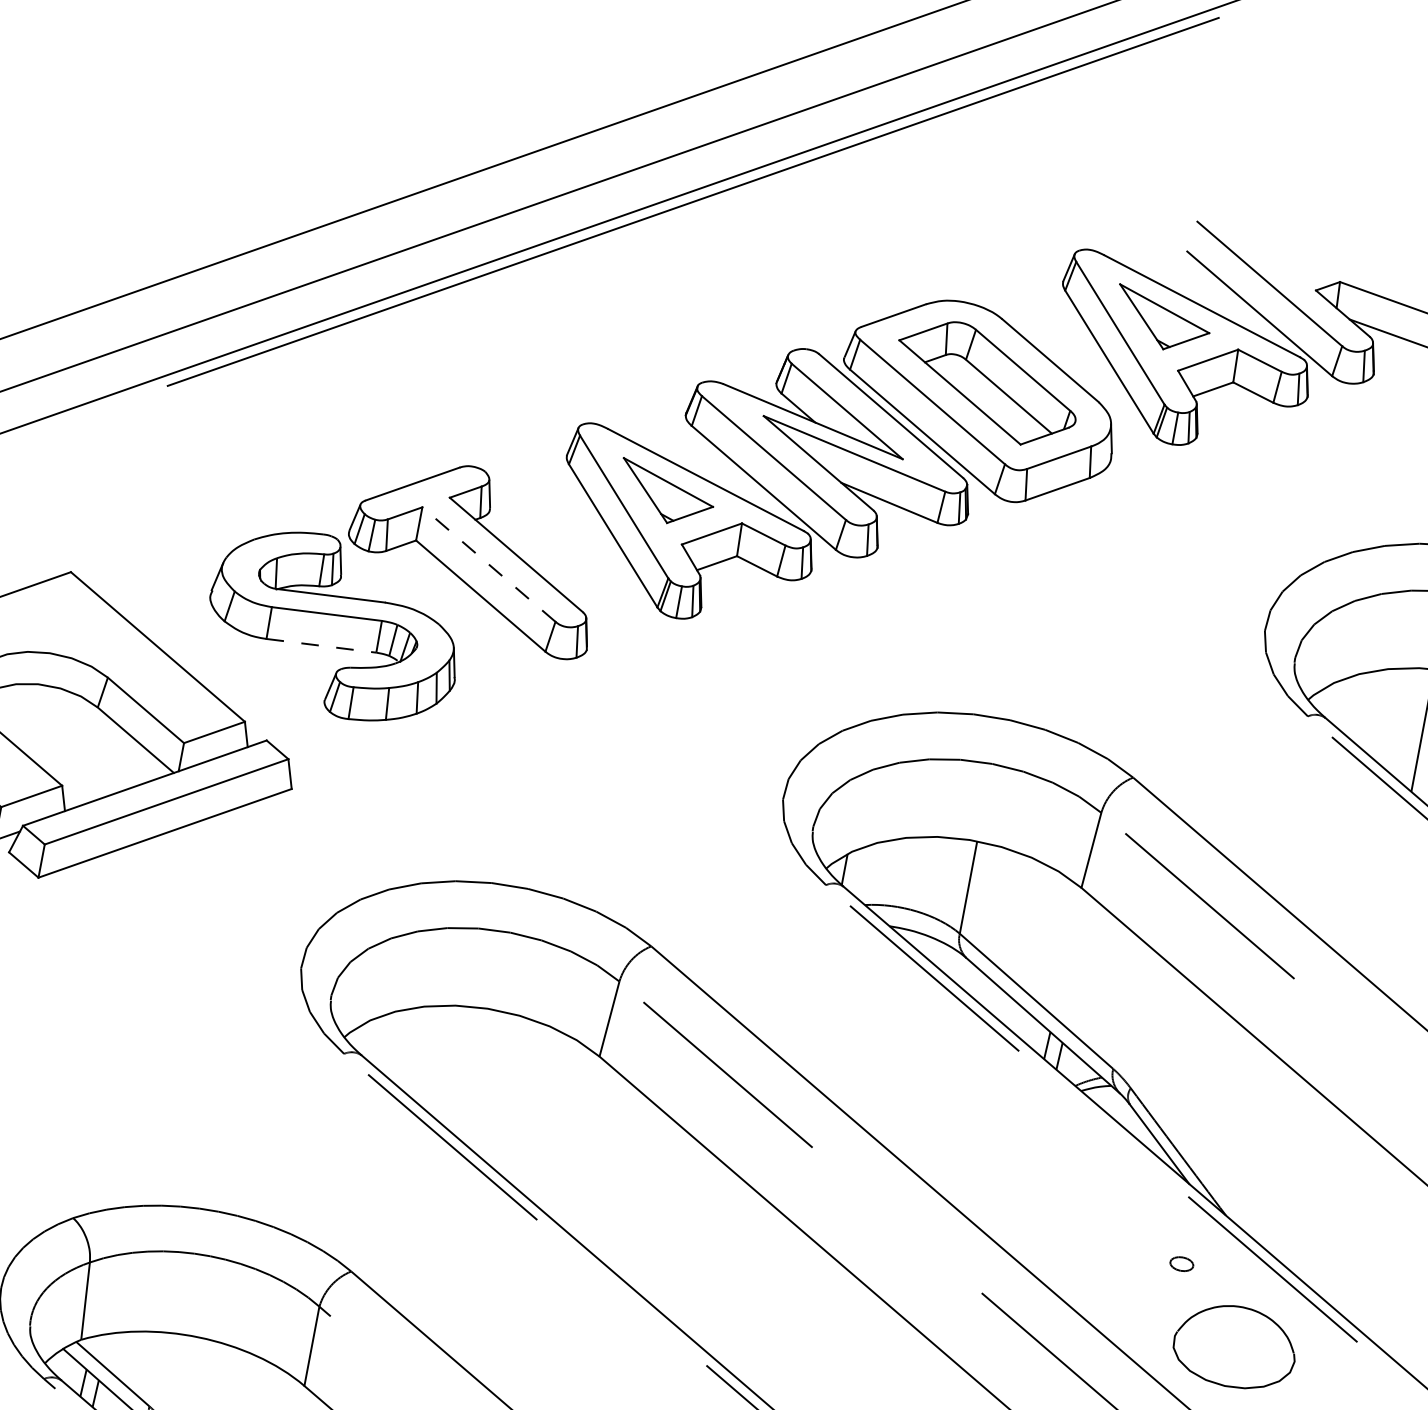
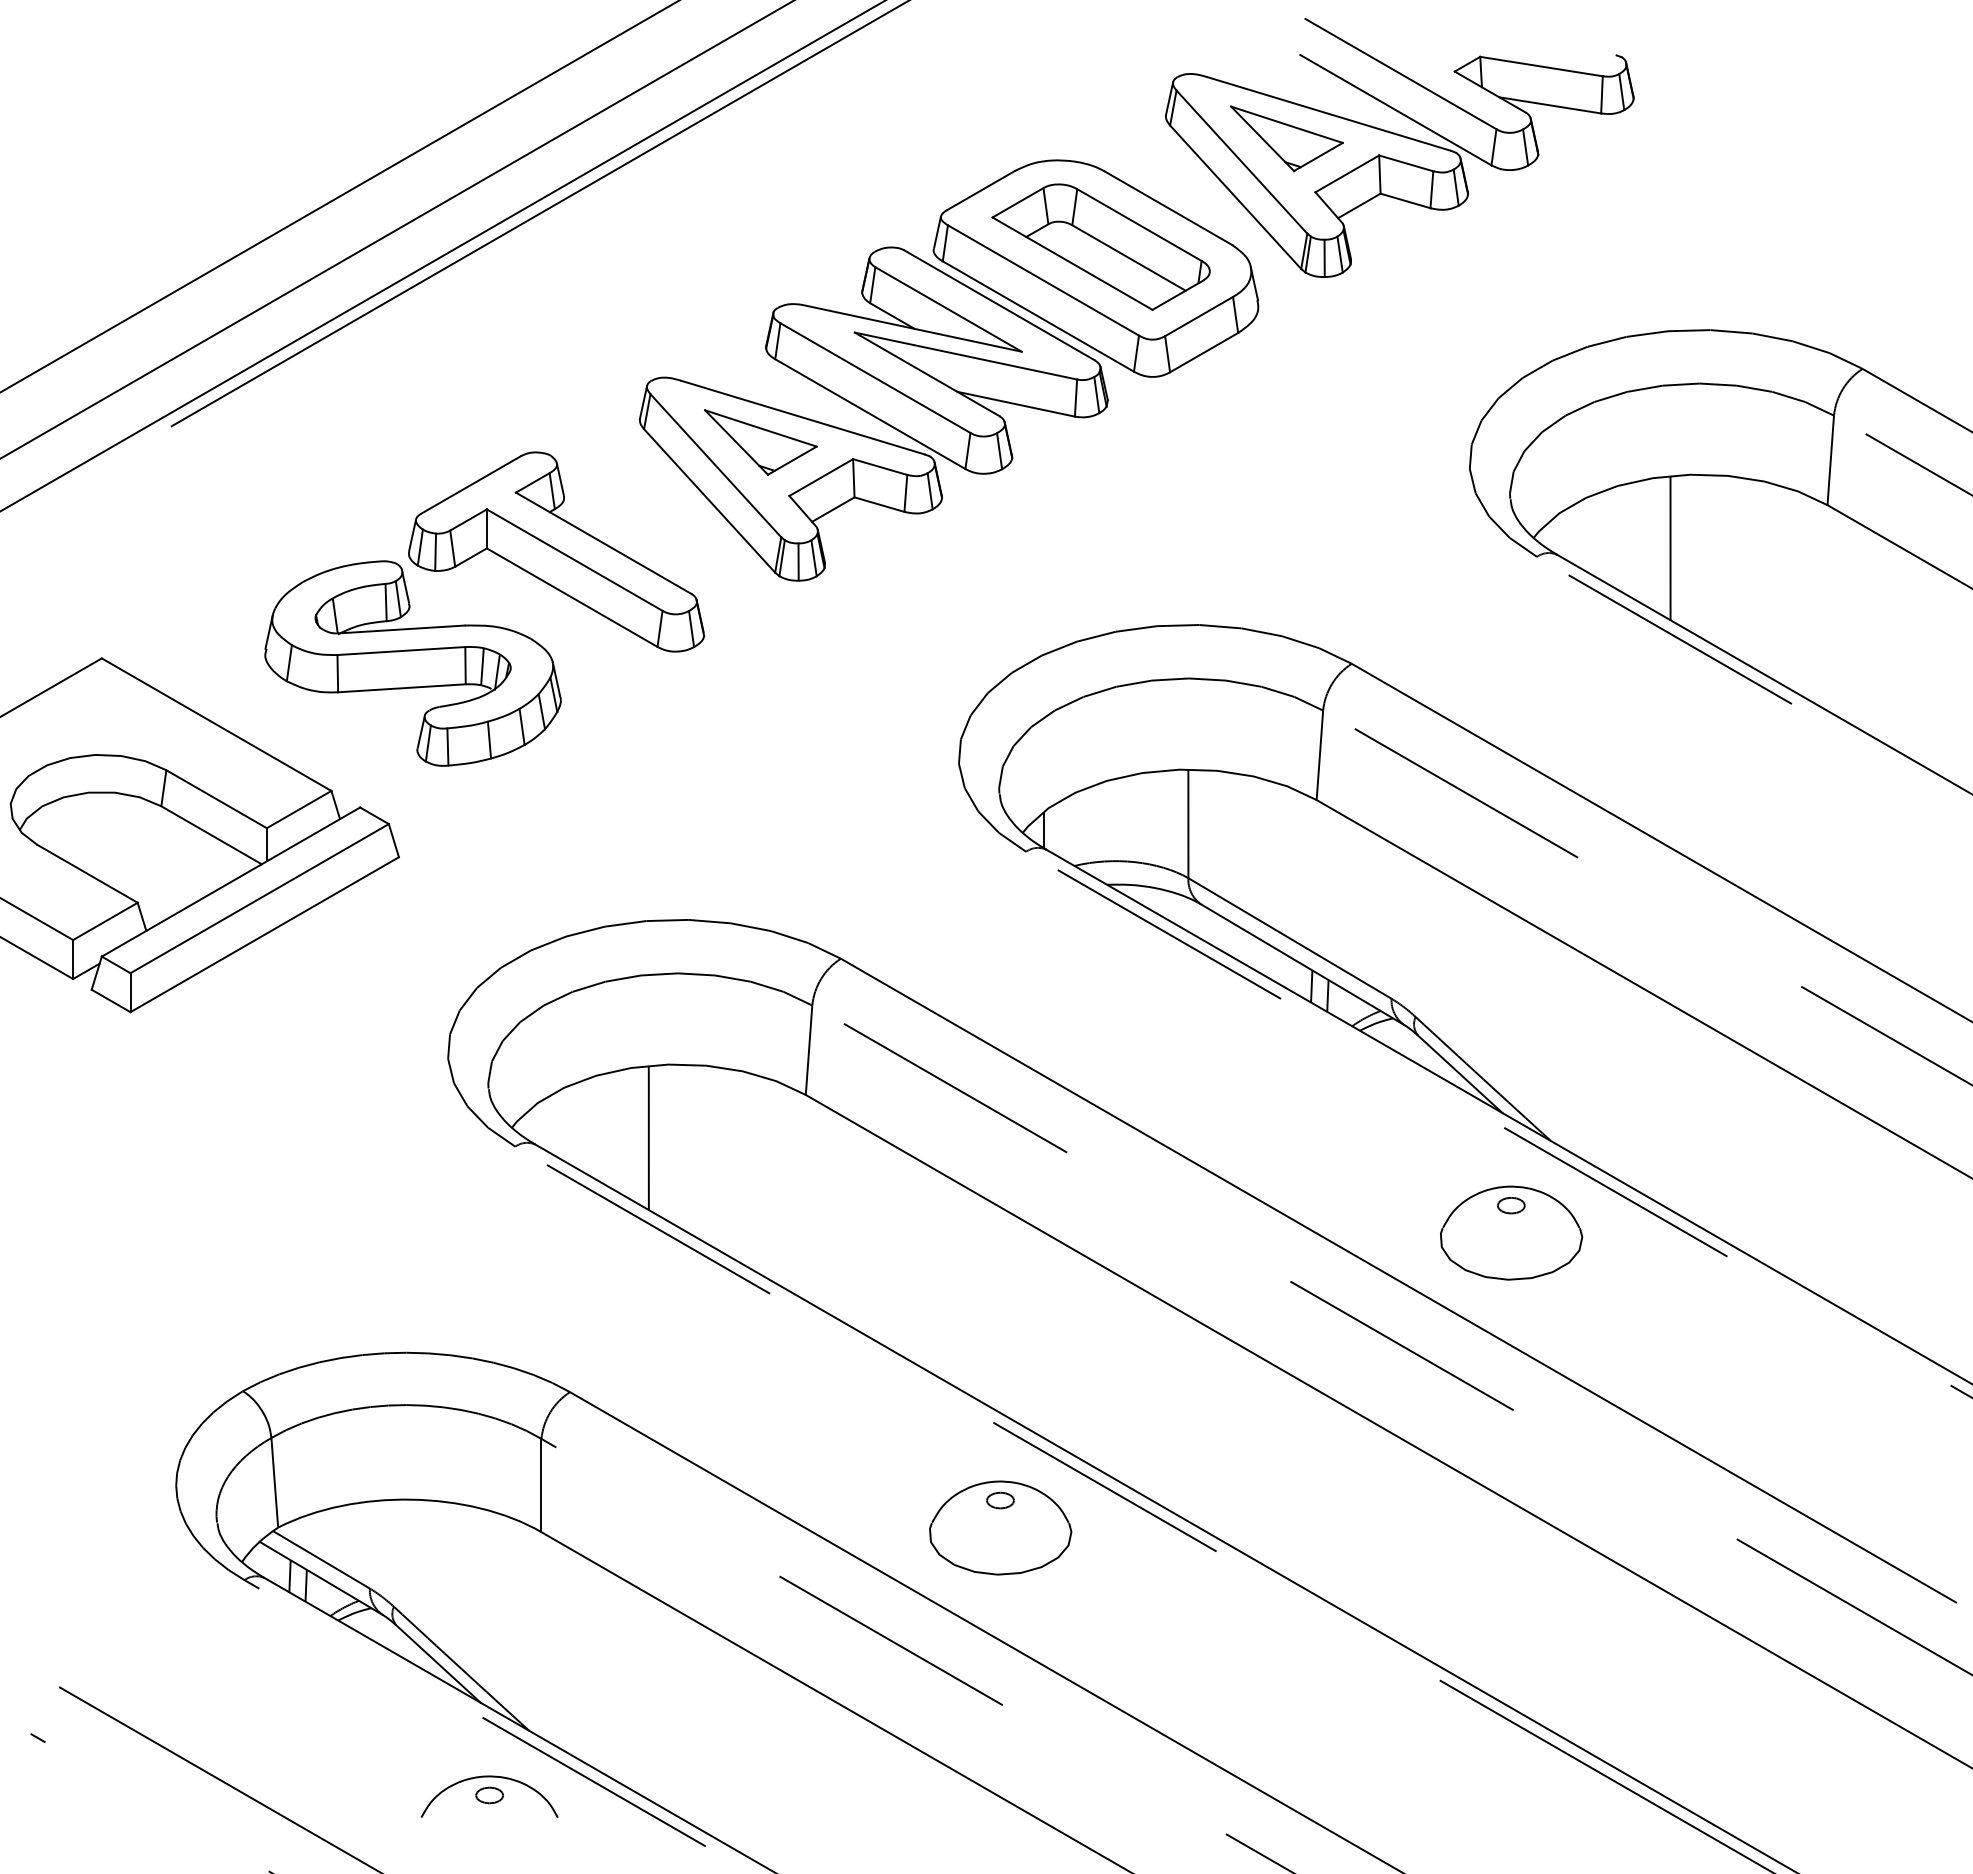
line: (488, 564) -> (574, 559), dashed -> solid
line: (320, 645) -> (401, 688), dashed -> solid
line: (458, 1067) -> (648, 1137), added
part: (1235, 1346) -> (1511, 1232), moved

